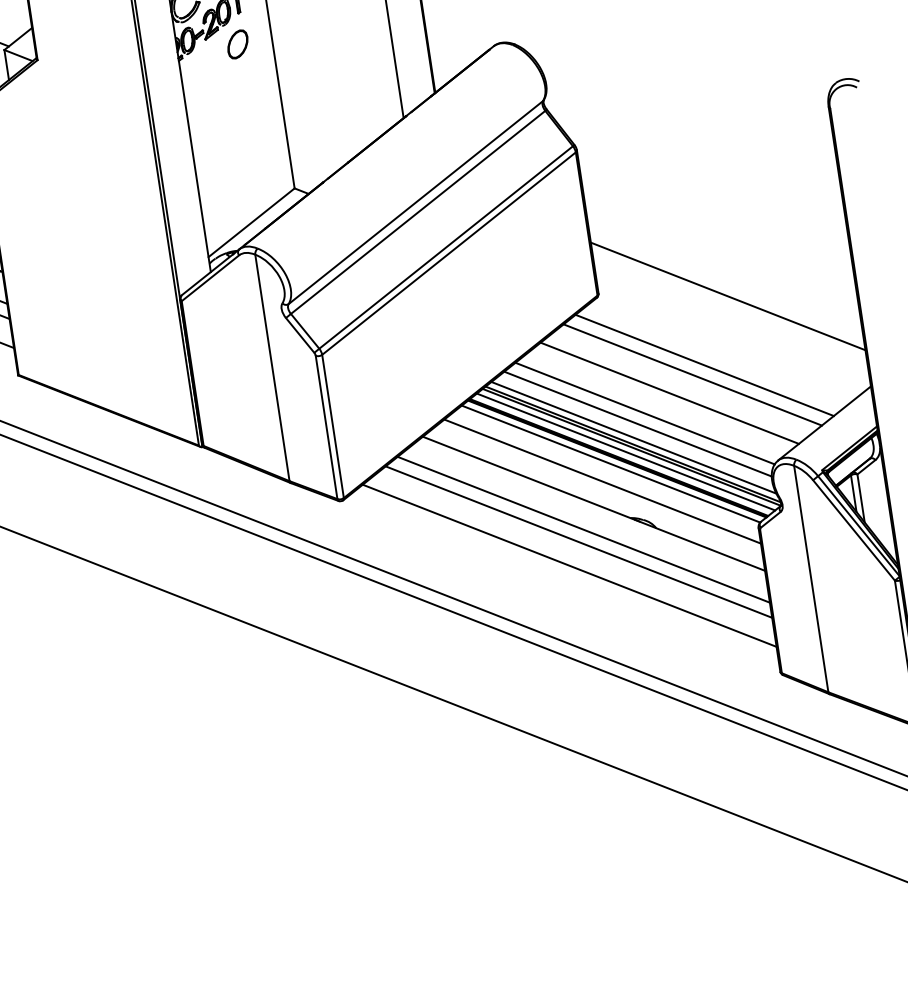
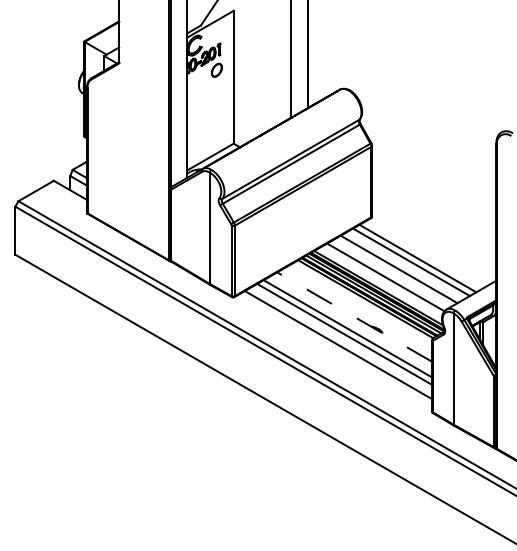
line: (728, 295) -> (434, 226), removed
line: (637, 423) -> (381, 281), removed
line: (602, 480) -> (360, 306), removed
line: (593, 502) -> (354, 316), solid -> dashed

